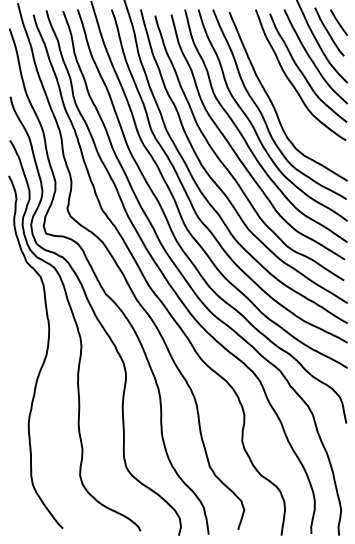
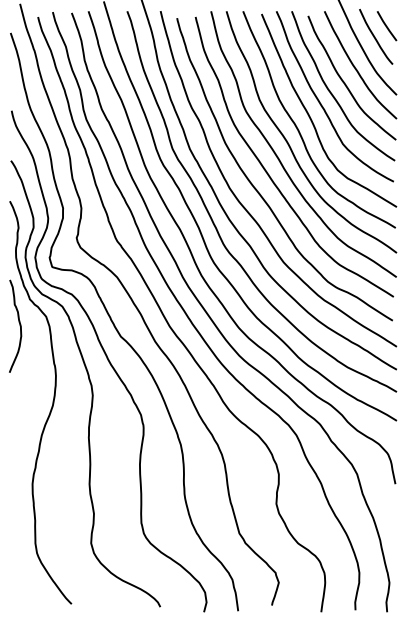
curve: (281, 90) -> (321, 103), added
curve: (17, 284) -> (19, 325), added

